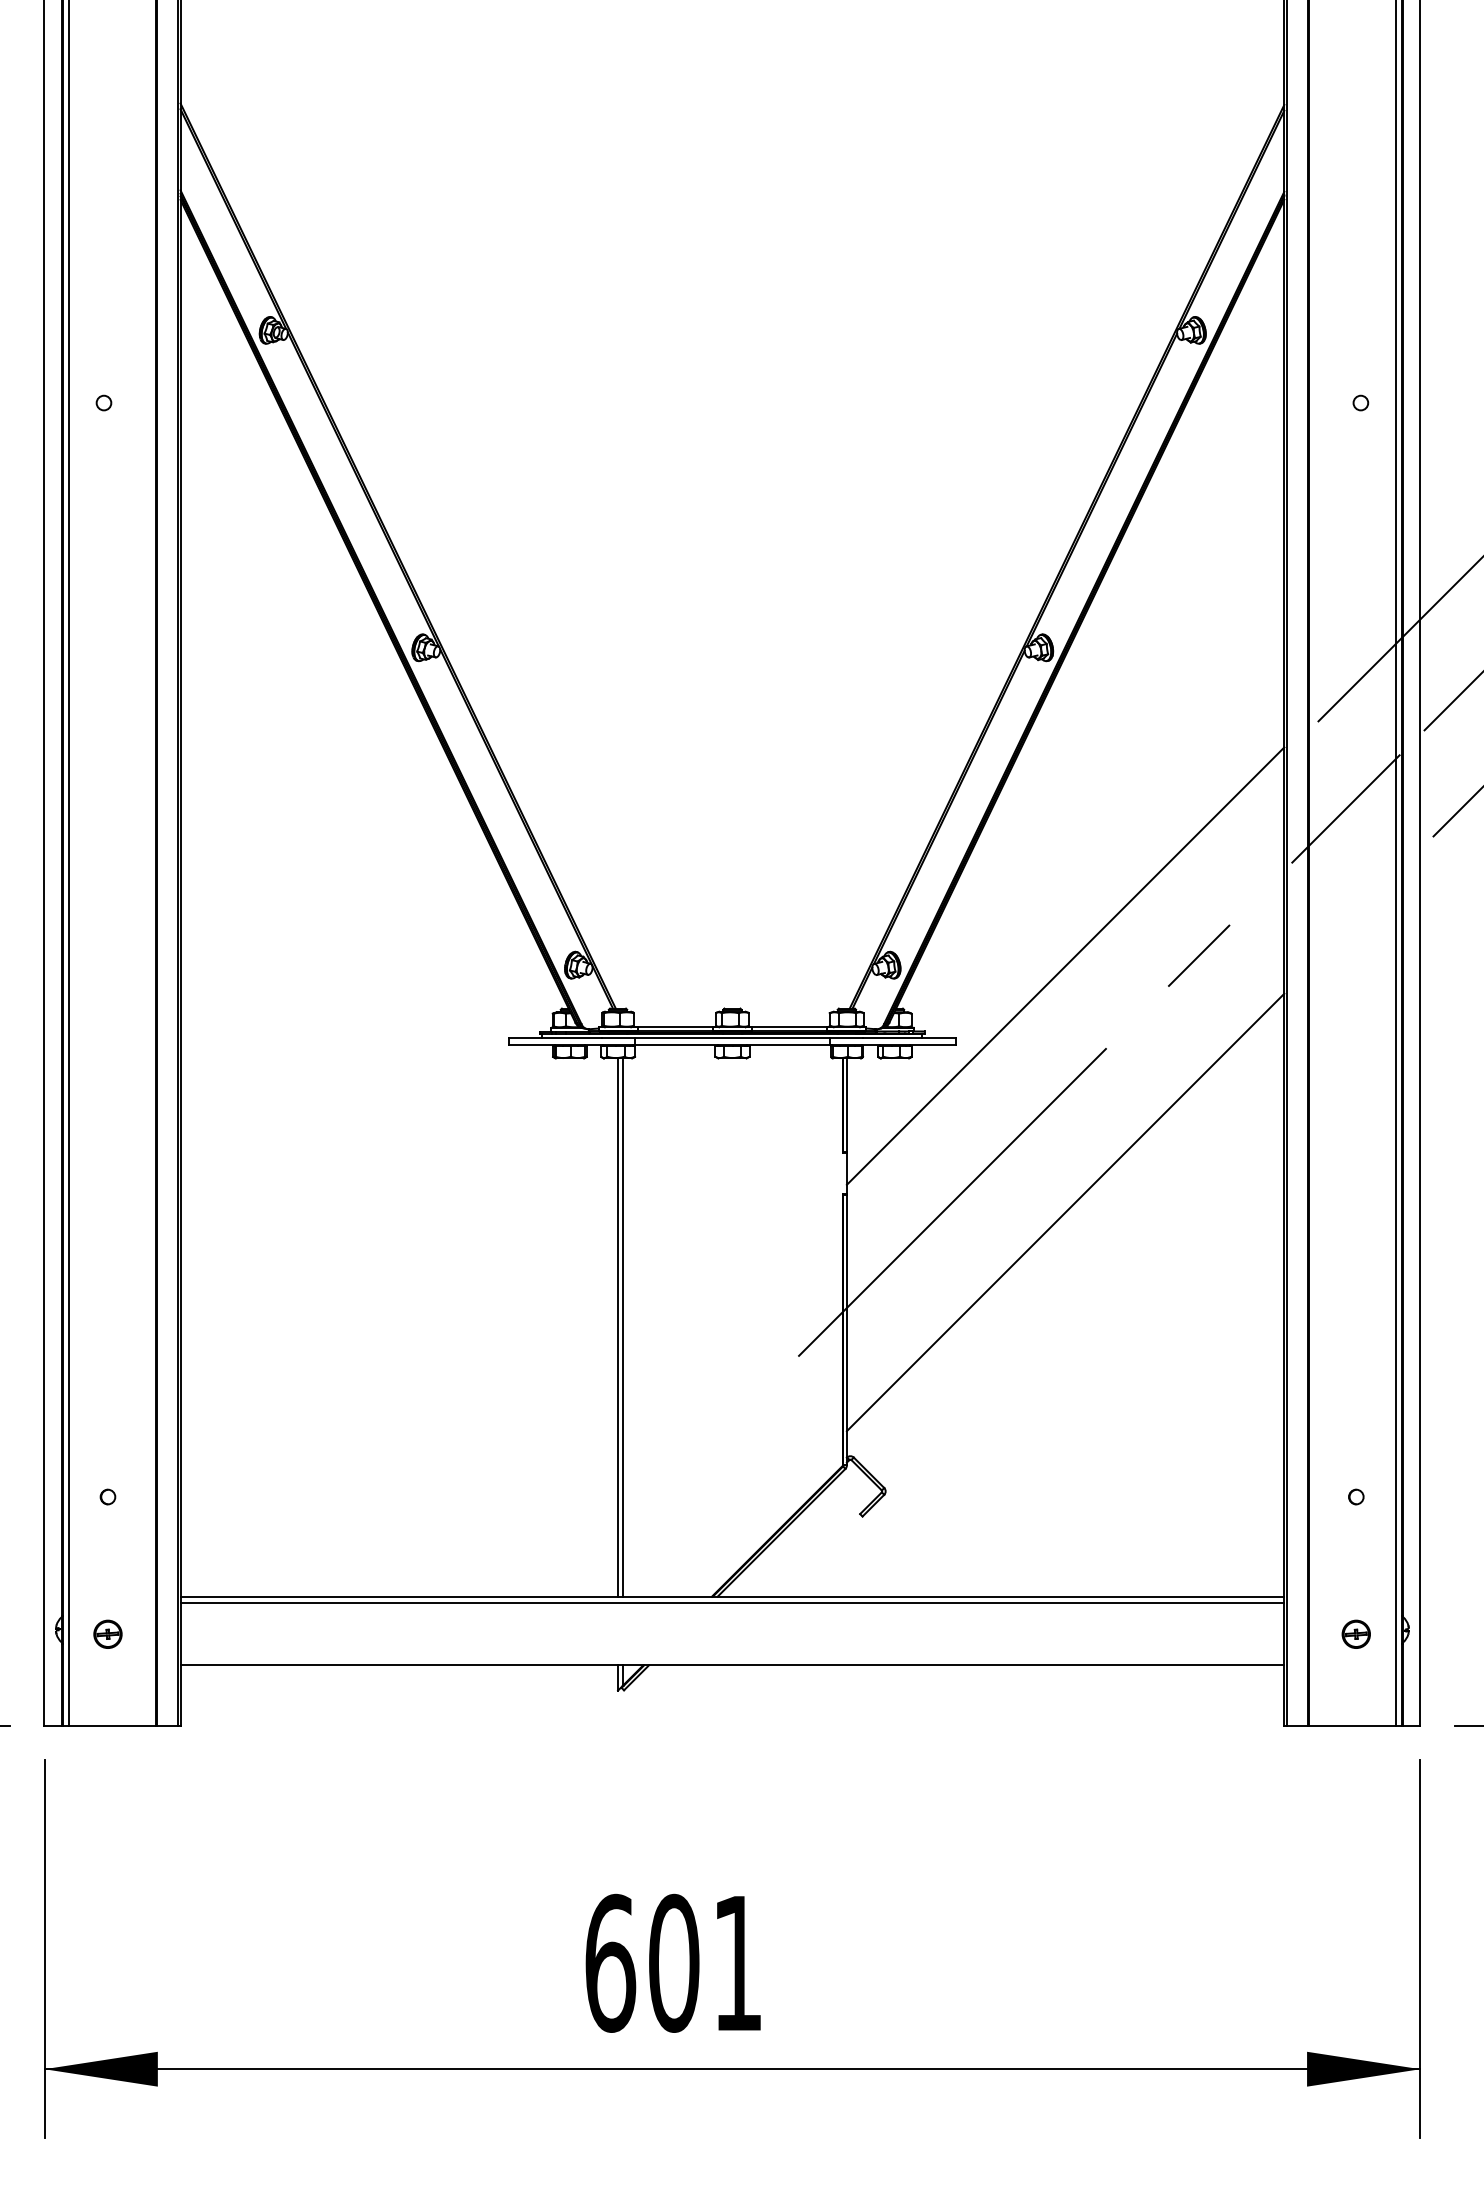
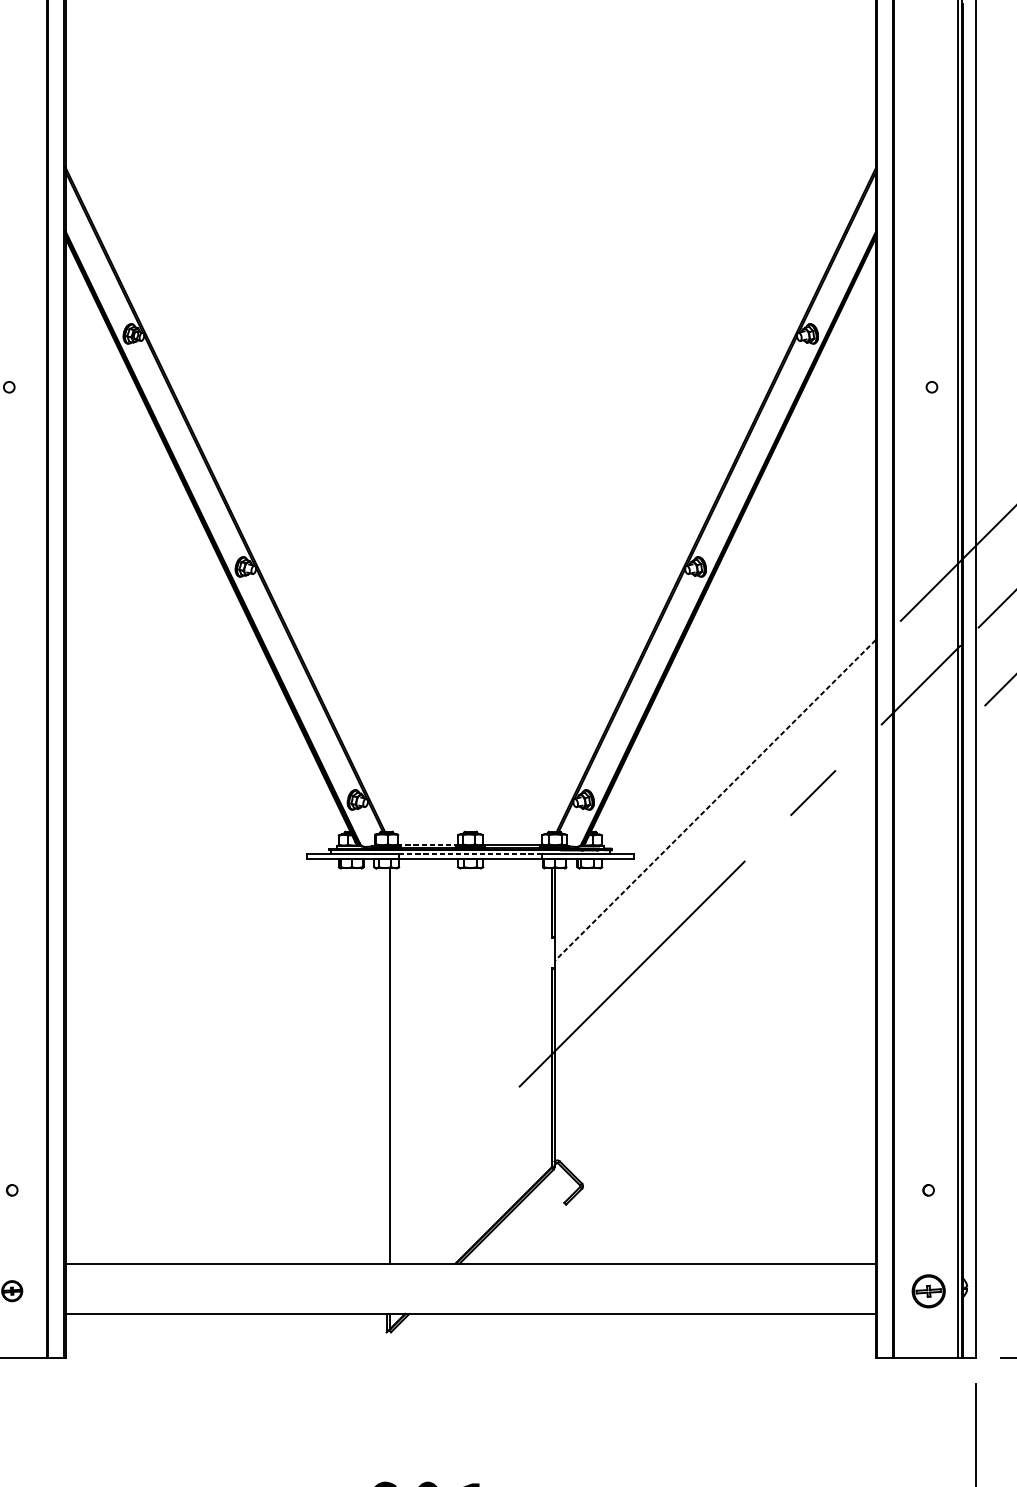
line: (1065, 966) -> (715, 800), solid -> dashed
line: (674, 1026) -> (428, 844), solid -> dashed
line: (732, 1038) -> (470, 853), solid -> dashed
line: (1065, 1212) -> (715, 981), removed
line: (618, 1327) -> (386, 1065), removed
line: (732, 1603) -> (470, 1268), removed
part: (1355, 1633) -> (928, 1290), size x1.6

